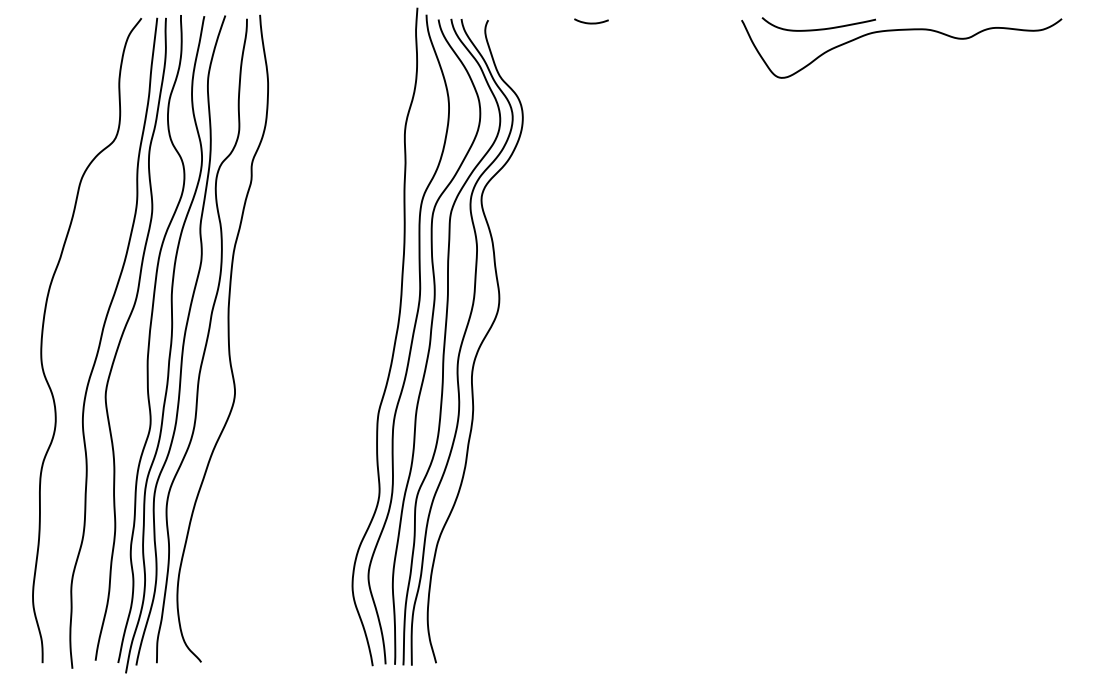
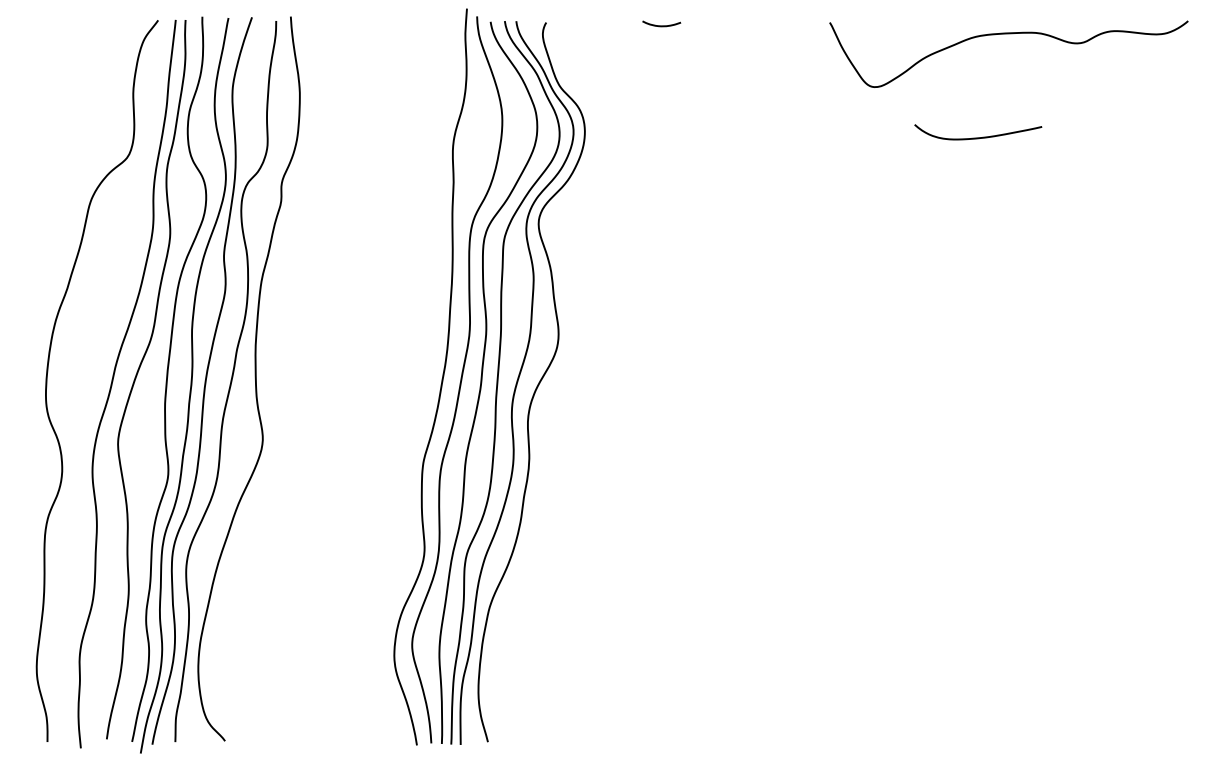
curve: (819, 29) -> (978, 137), moved

